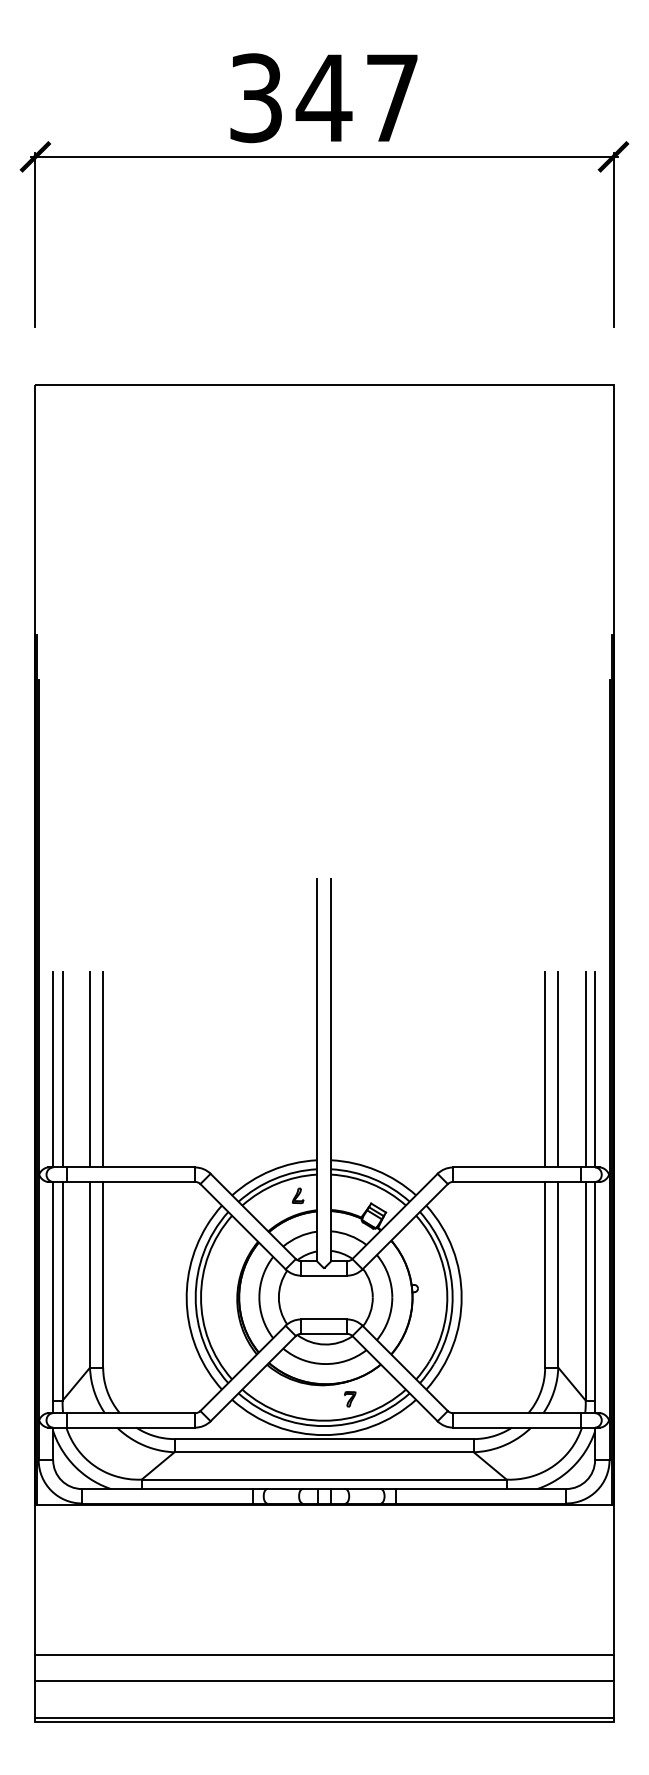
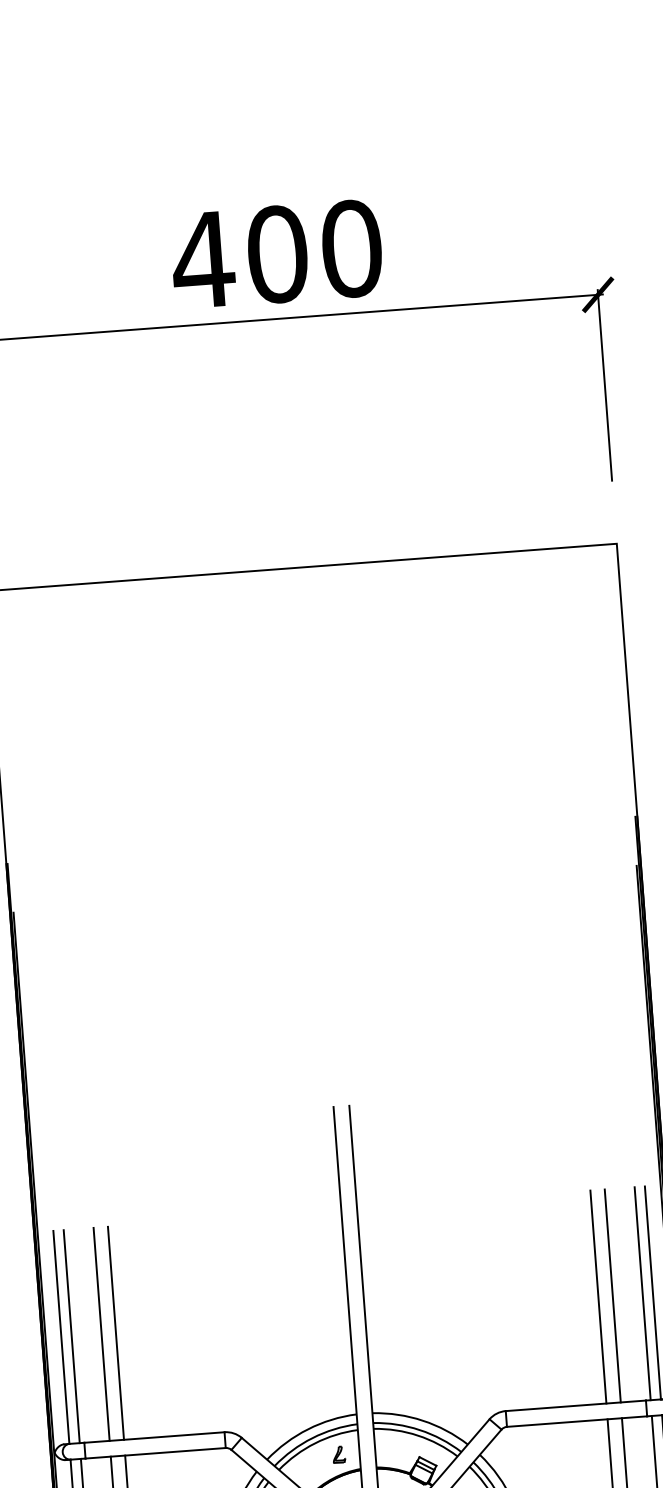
text: (323, 98) -> (276, 254), 347 -> 400

